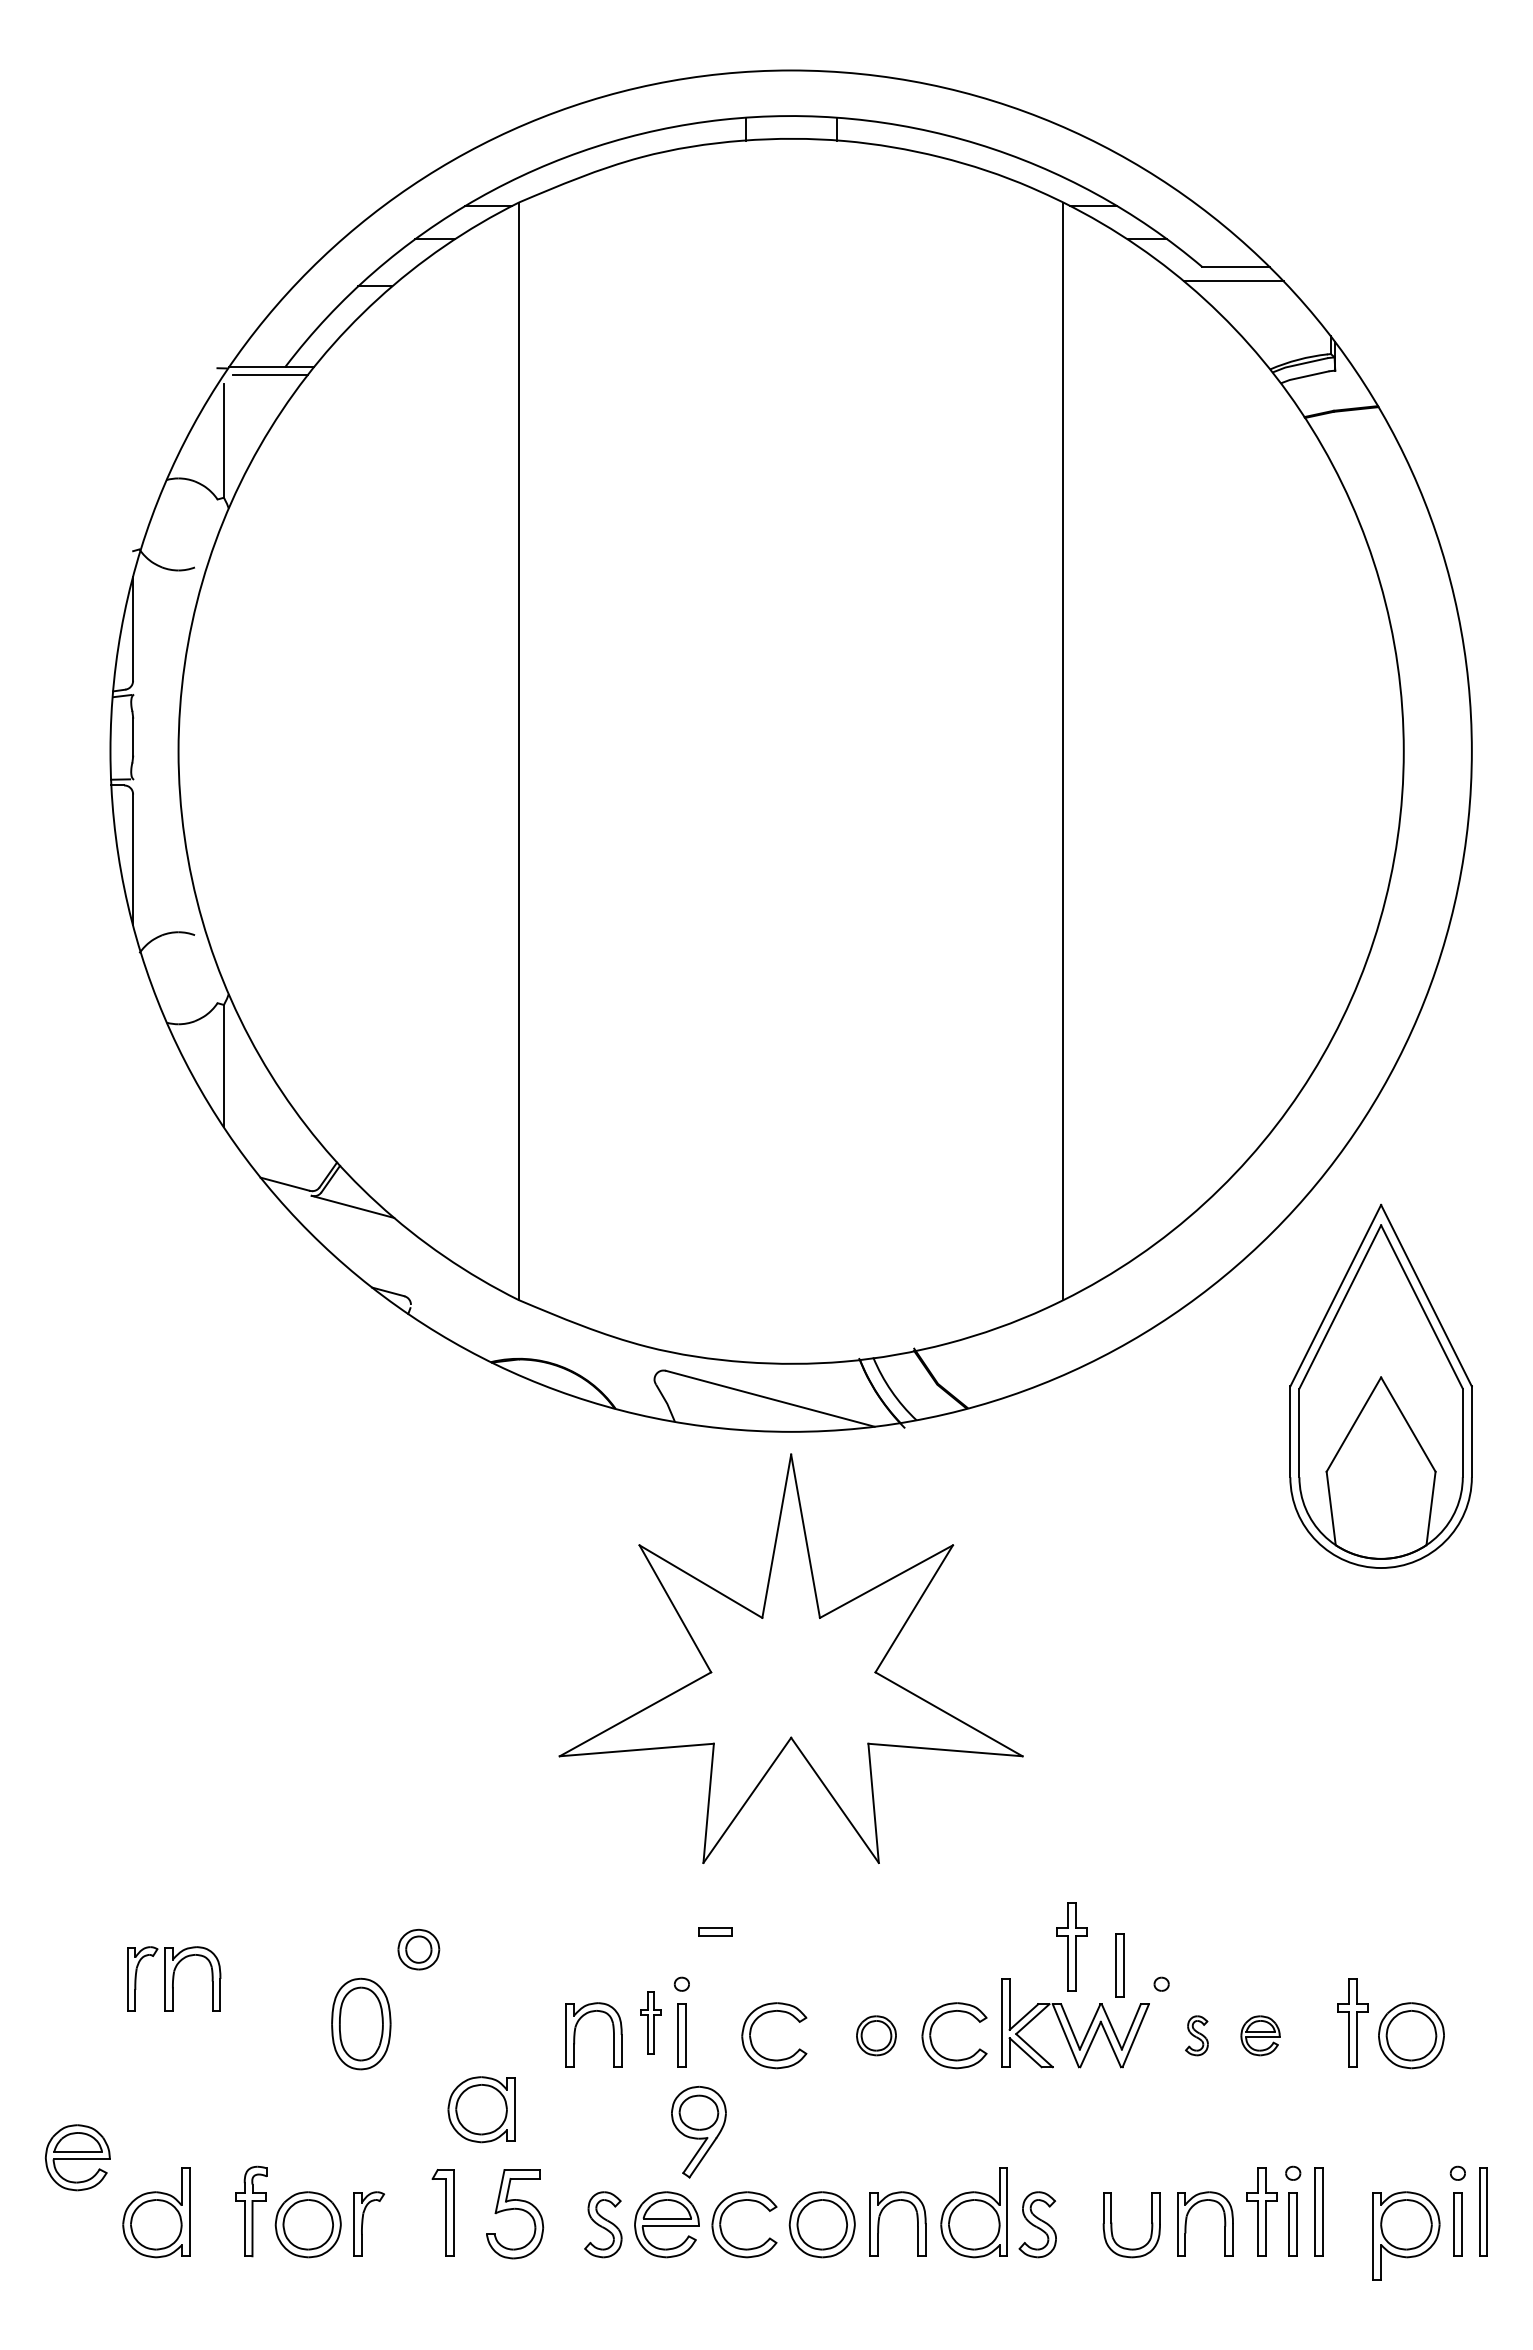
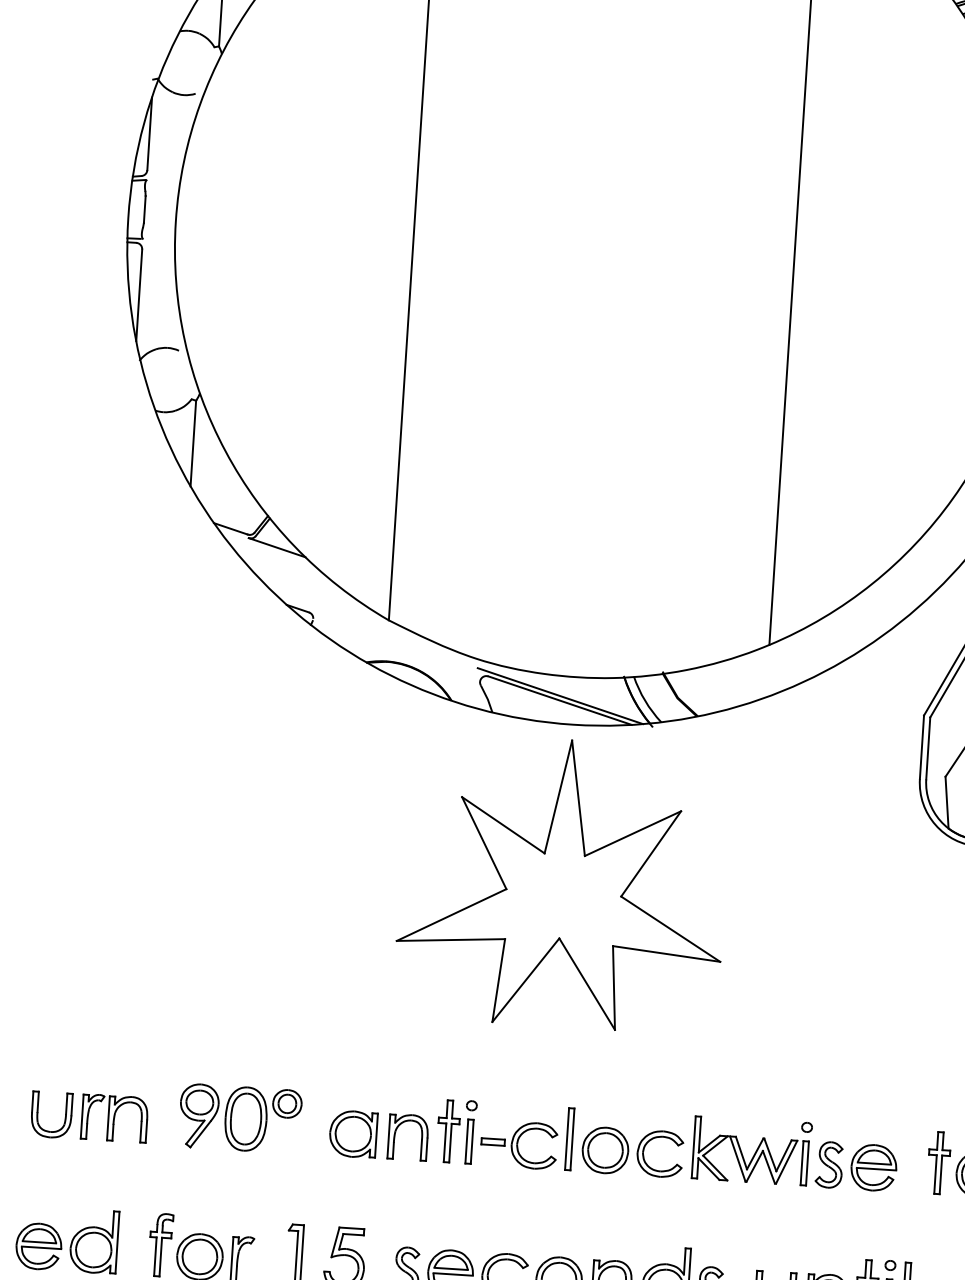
line: (770, 1392) -> (560, 696), added
part: (715, 1931) -> (493, 1141), moved
part: (1071, 1946) -> (745, 1096), removed
part: (418, 1949) -> (287, 1103), moved
part: (1119, 1965) -> (804, 1163), moved
part: (174, 1978) -> (115, 1117), moved
part: (650, 2022) -> (448, 1131), size x1.43
part: (824, 2022) -> (569, 1138), added
part: (876, 2035) -> (605, 1150), size x1.67
part: (1196, 2035) -> (829, 1164), size x1.67
part: (1260, 2035) -> (873, 1167), size x1.67
part: (64, 2036) -> (38, 1114), added
part: (481, 2109) -> (353, 1134), moved
part: (698, 2132) -> (198, 1116), moved
part: (77, 2157) -> (38, 1246), moved

